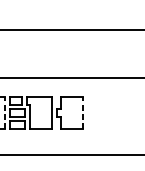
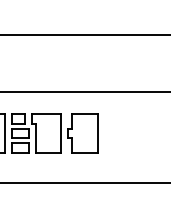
line: (4, 112) -> (5, 132), dashed -> solid
line: (82, 112) -> (97, 132), dashed -> solid

